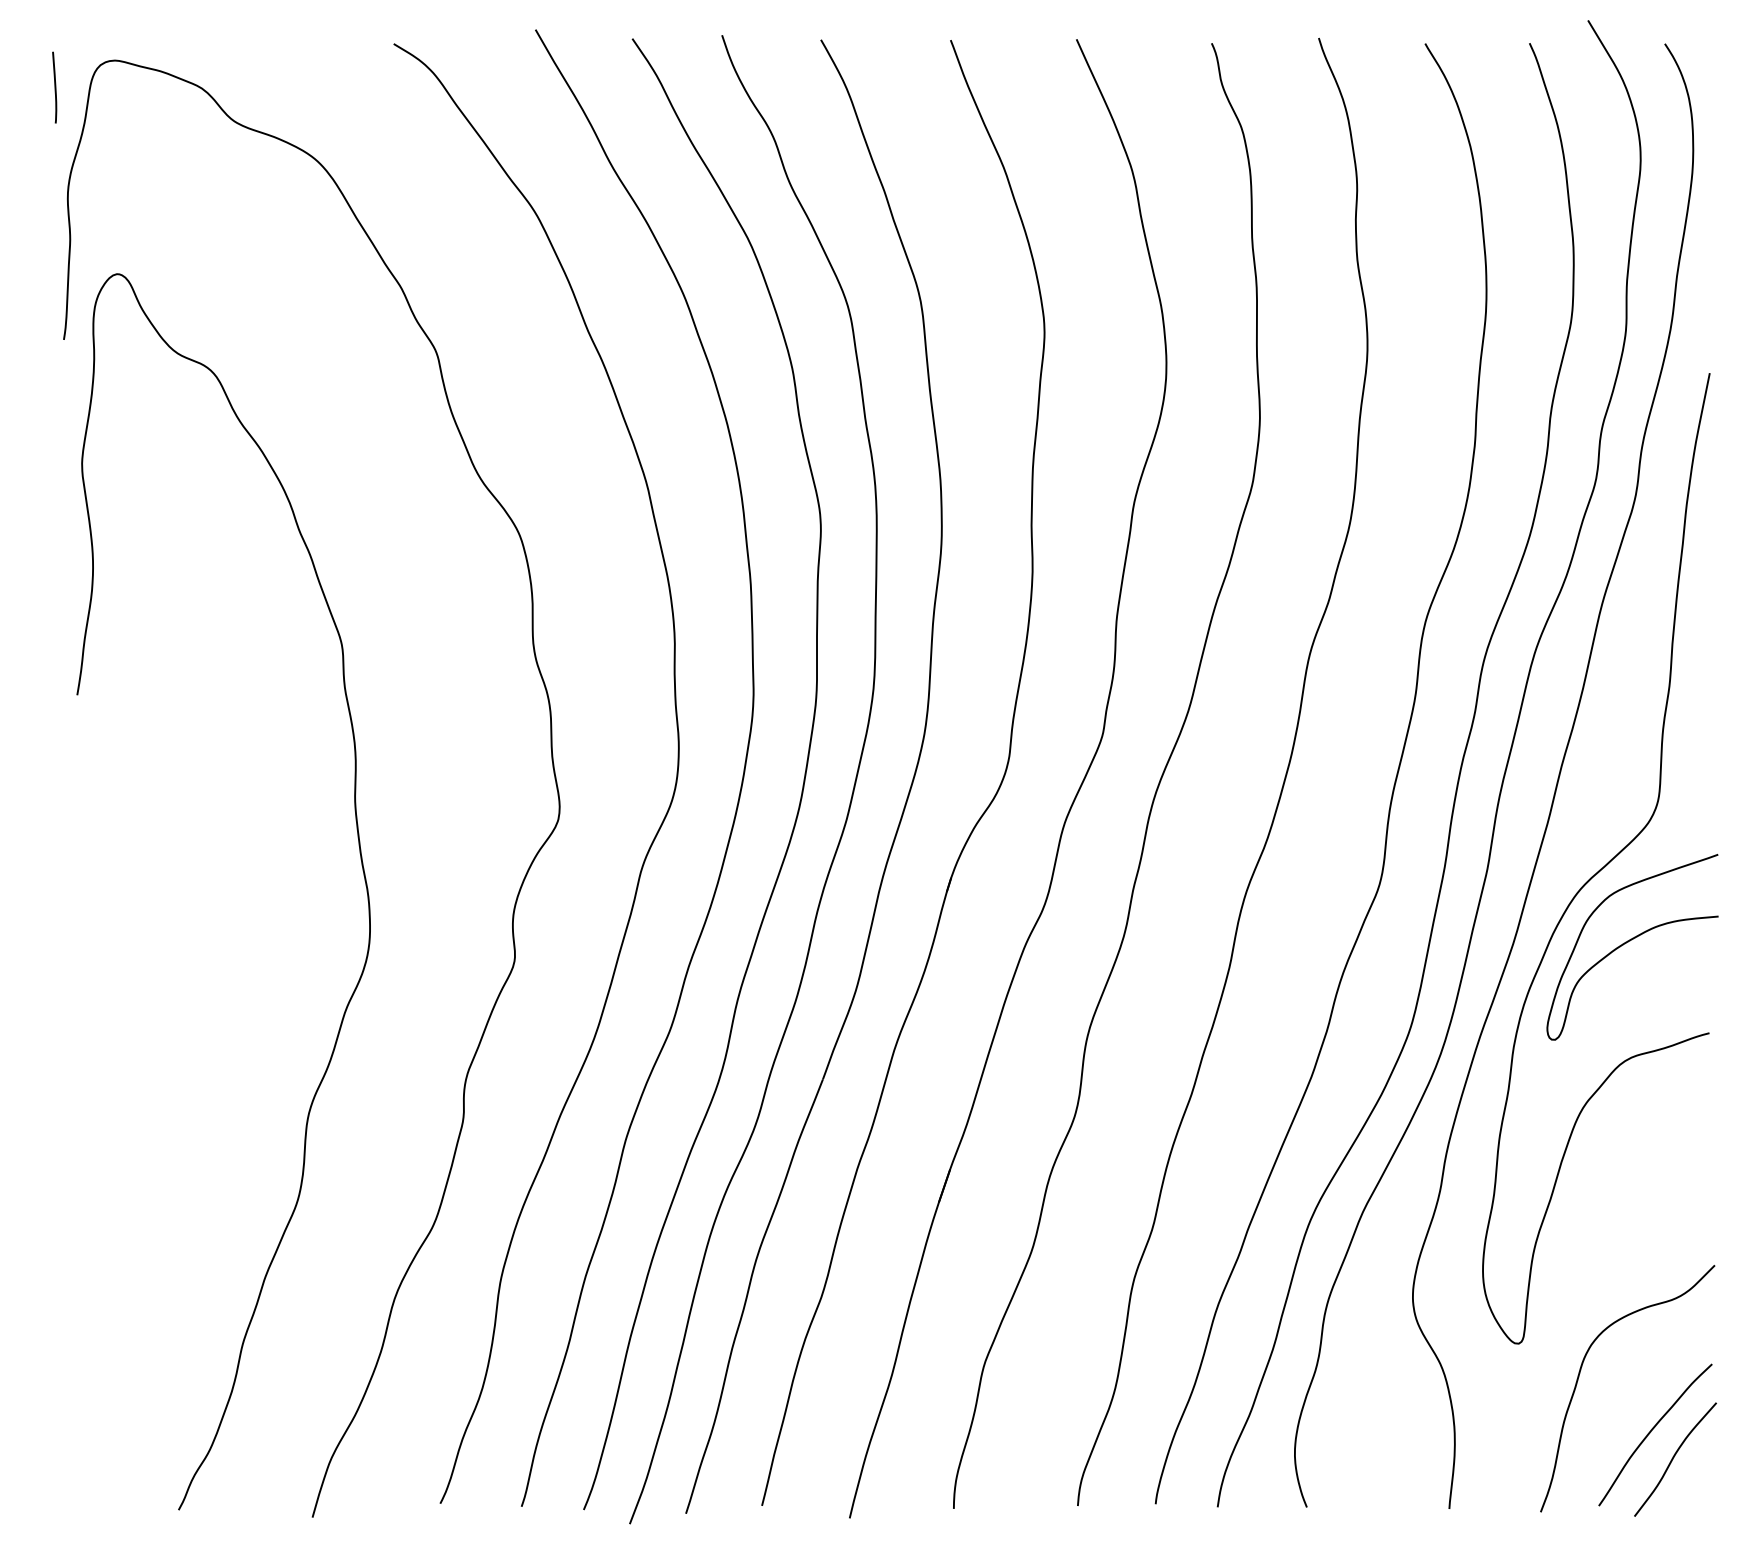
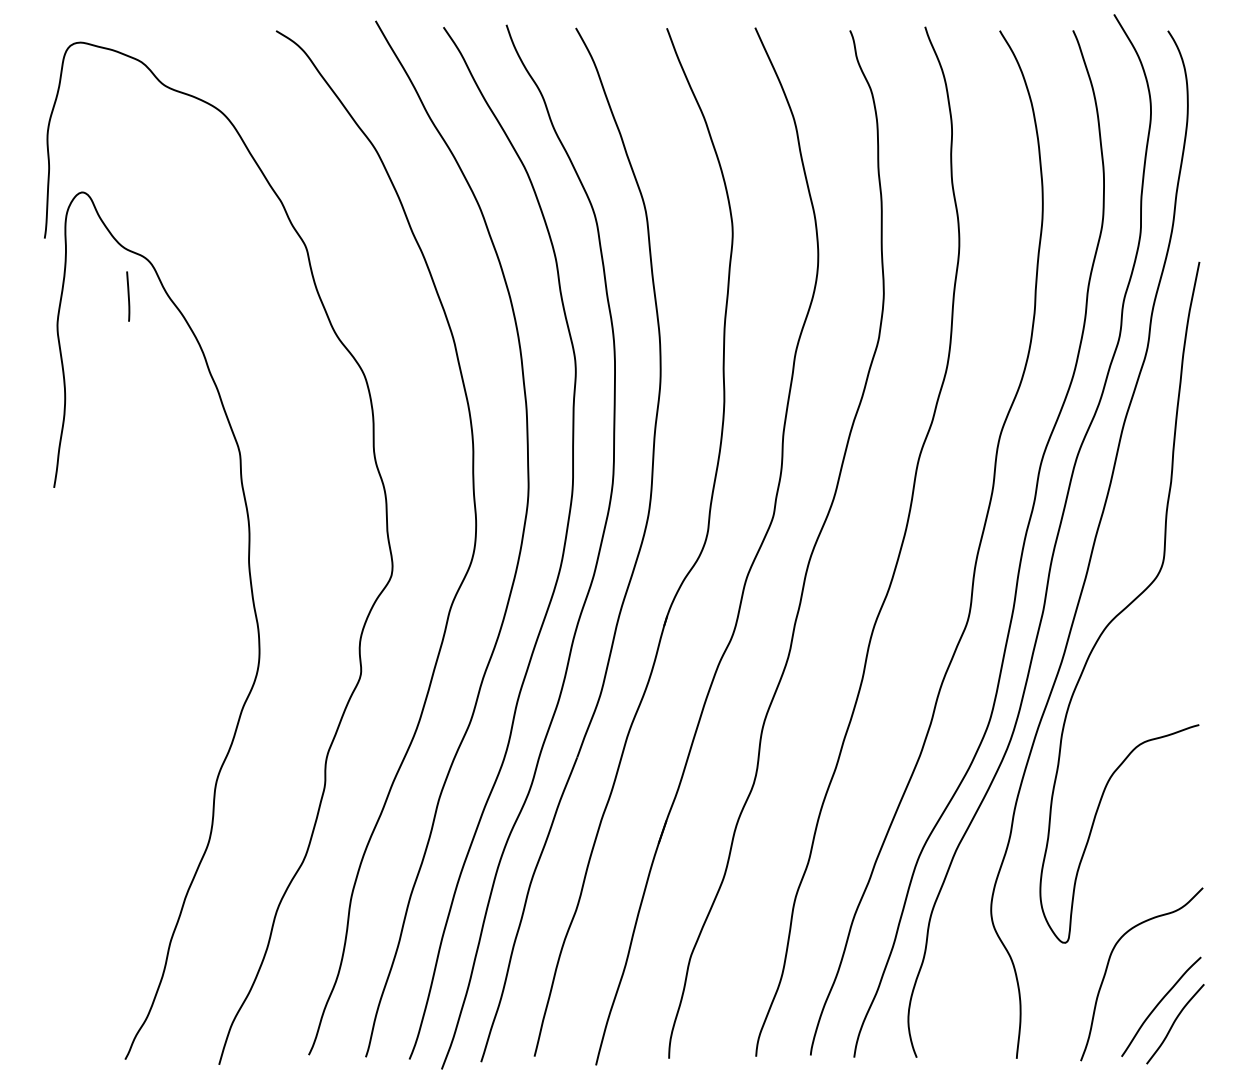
line: (55, 87) -> (128, 296), moved
curve: (1628, 942) -> (1142, 661), removed

